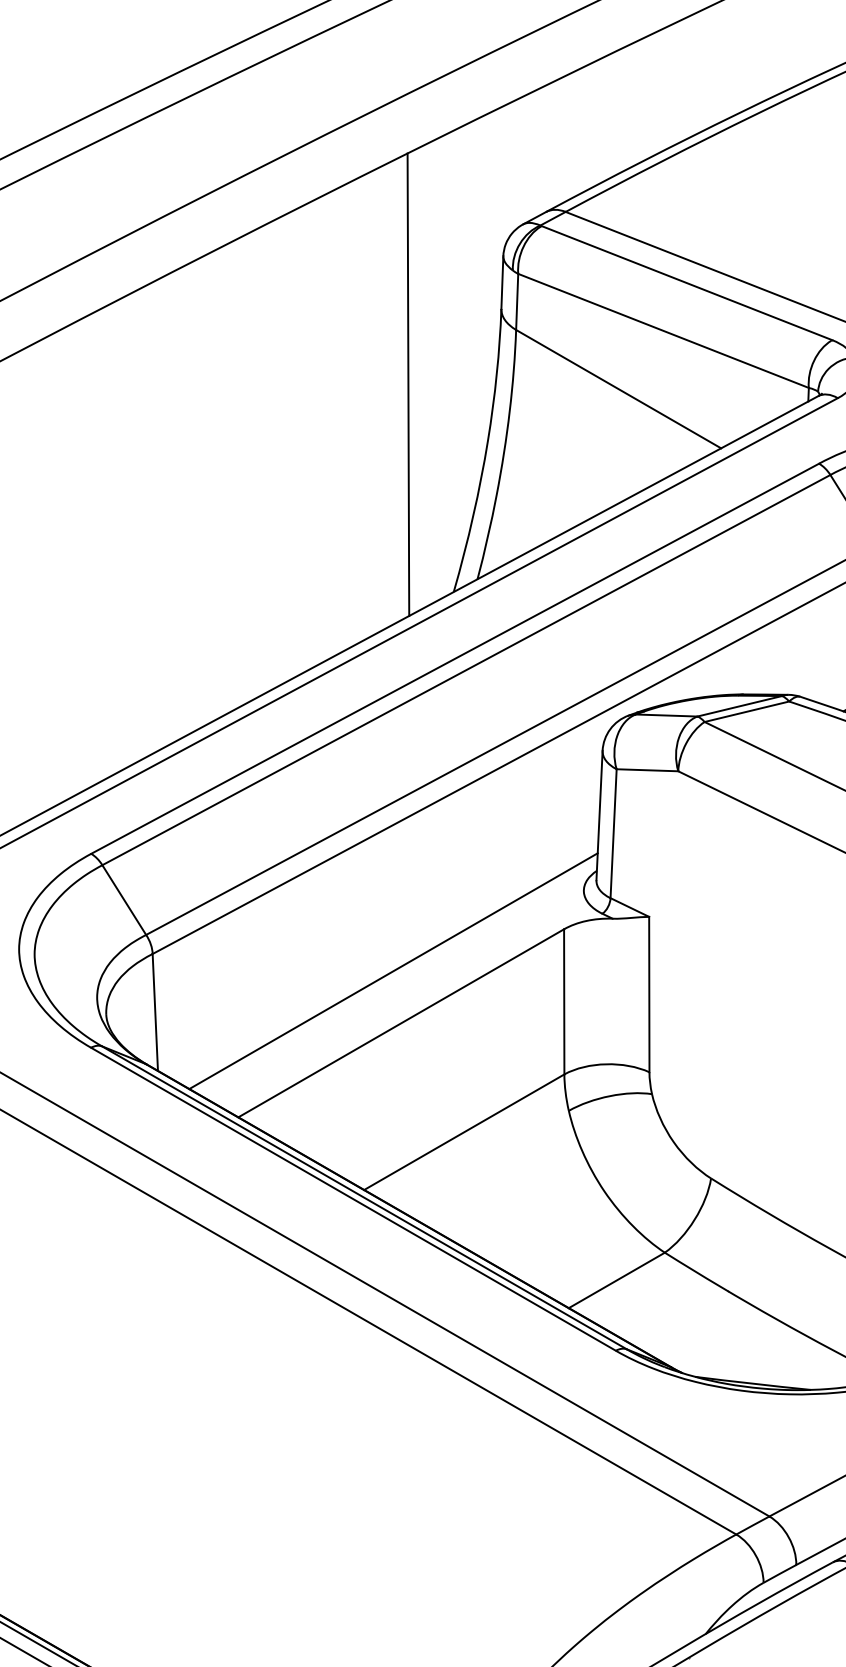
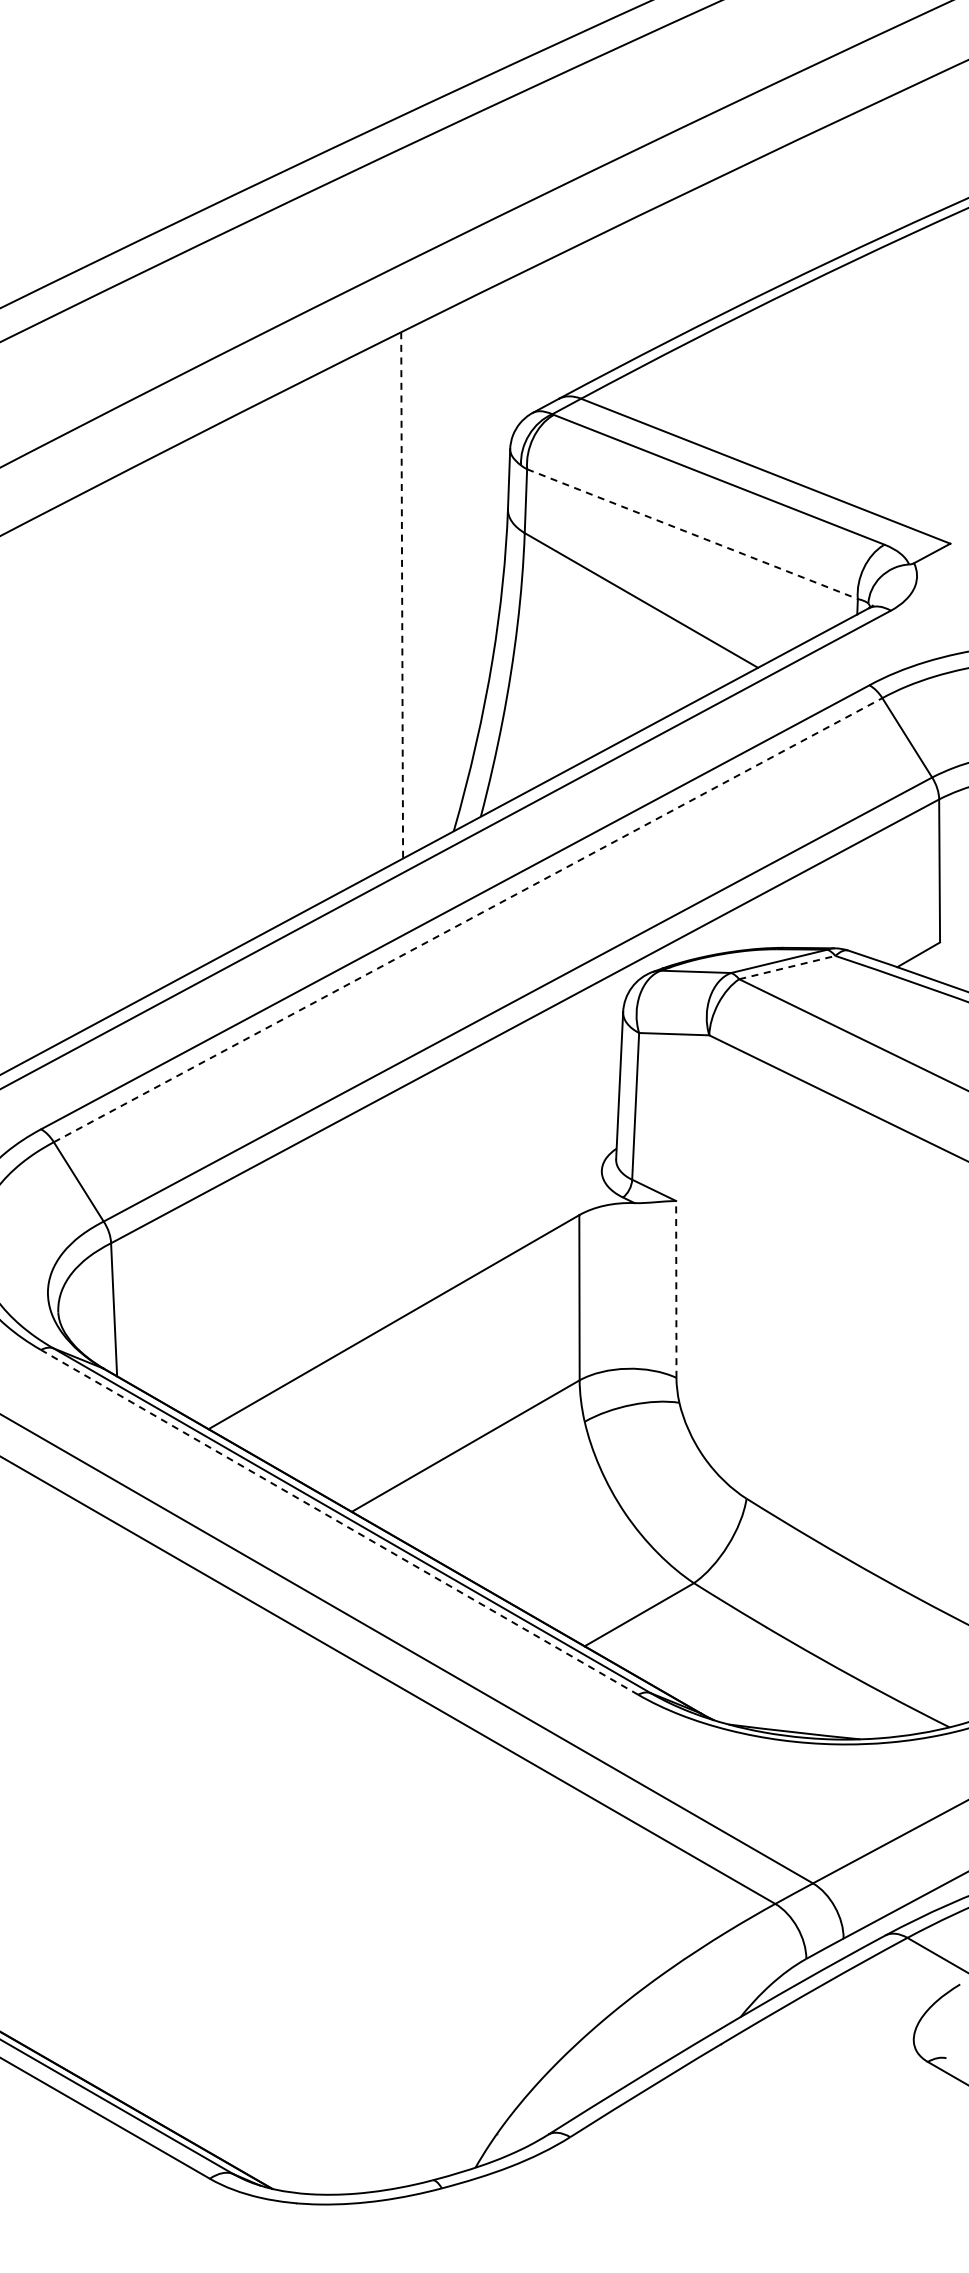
line: (663, 331) -> (692, 534), solid -> dashed
line: (408, 384) -> (402, 595), solid -> dashed
line: (466, 669) -> (468, 919), solid -> dashed
line: (747, 711) -> (787, 967), solid -> dashed
line: (392, 970) -> (384, 1262), removed
line: (649, 993) -> (676, 1288), solid -> dashed
line: (353, 1199) -> (339, 1522), solid -> dashed

